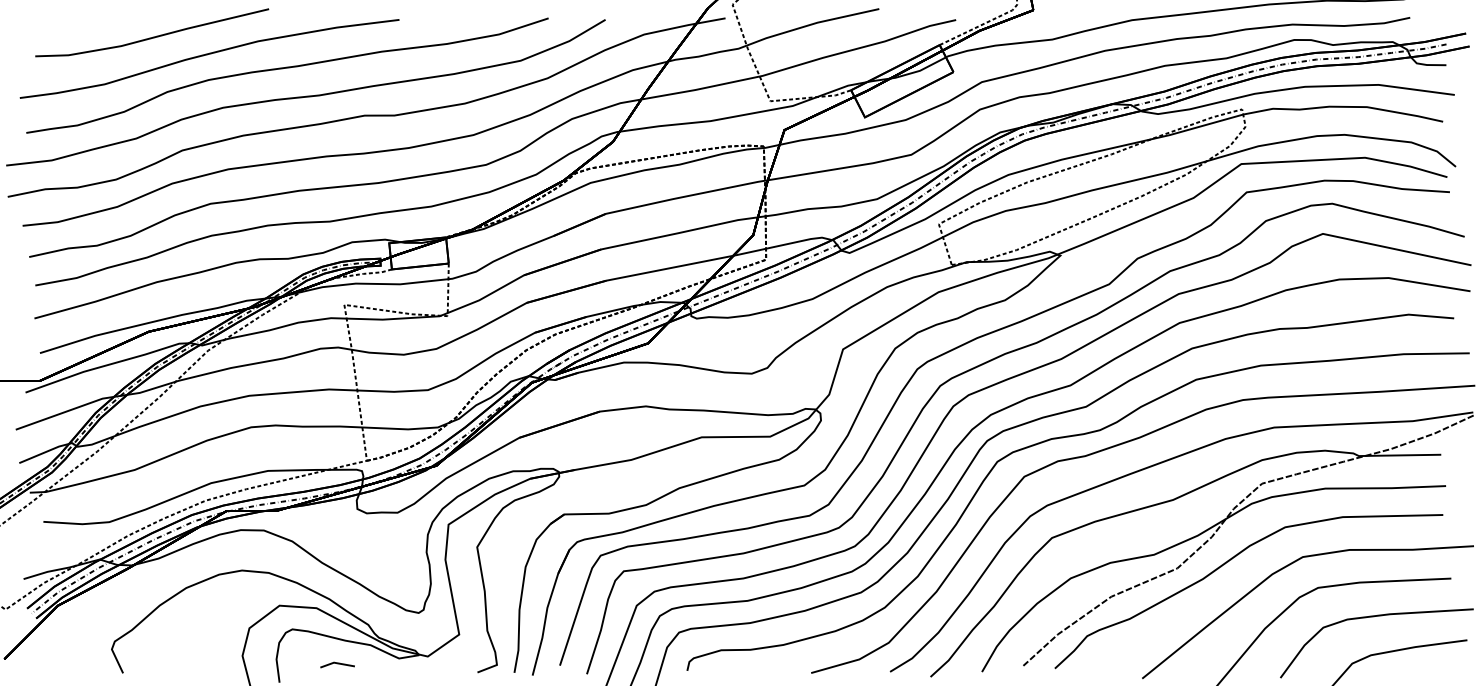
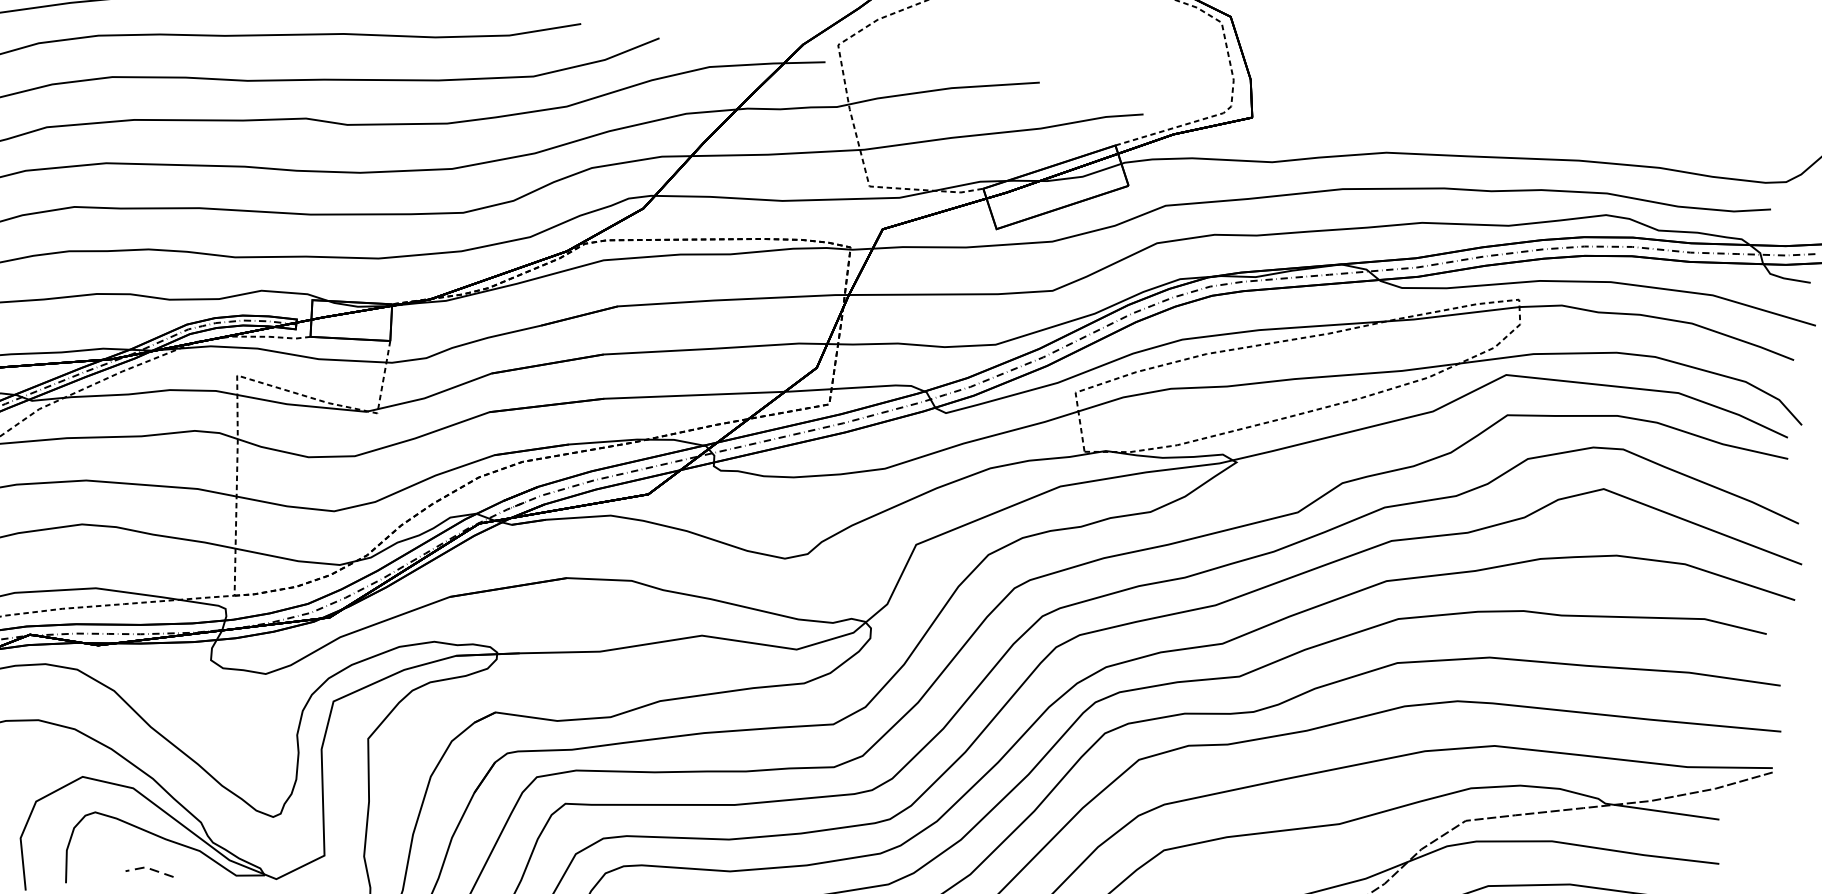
line: (336, 663) -> (148, 868), solid -> dashed

